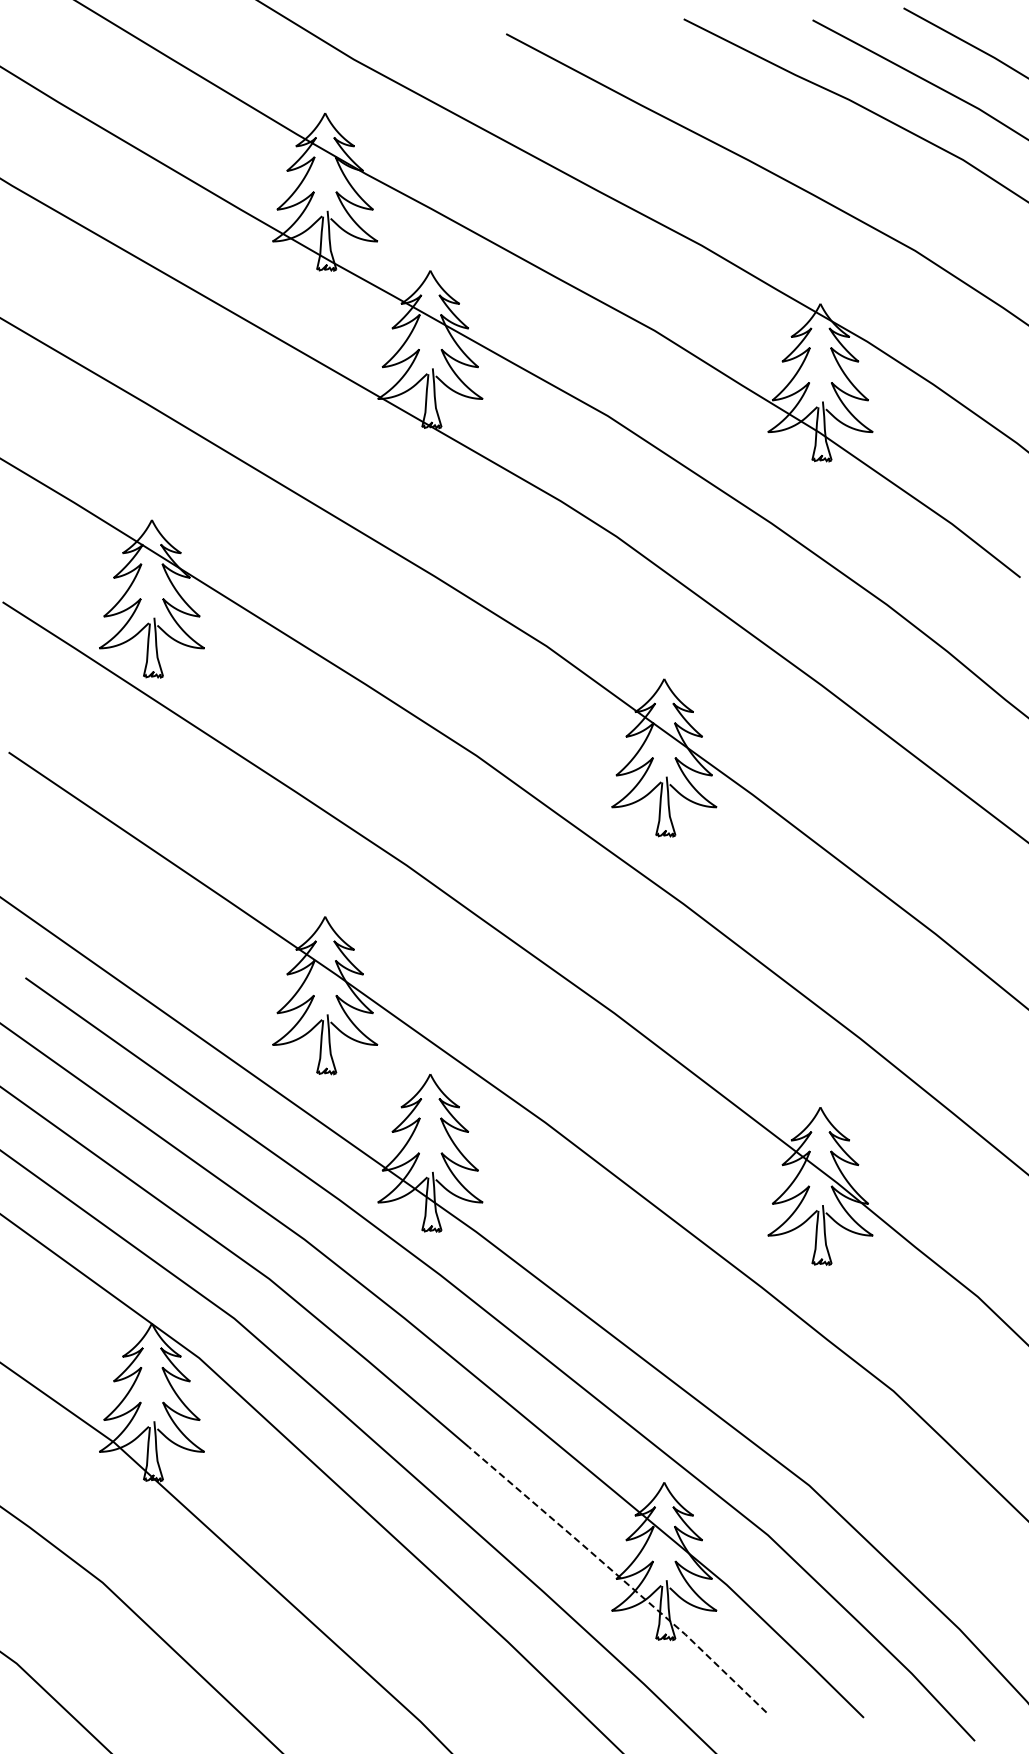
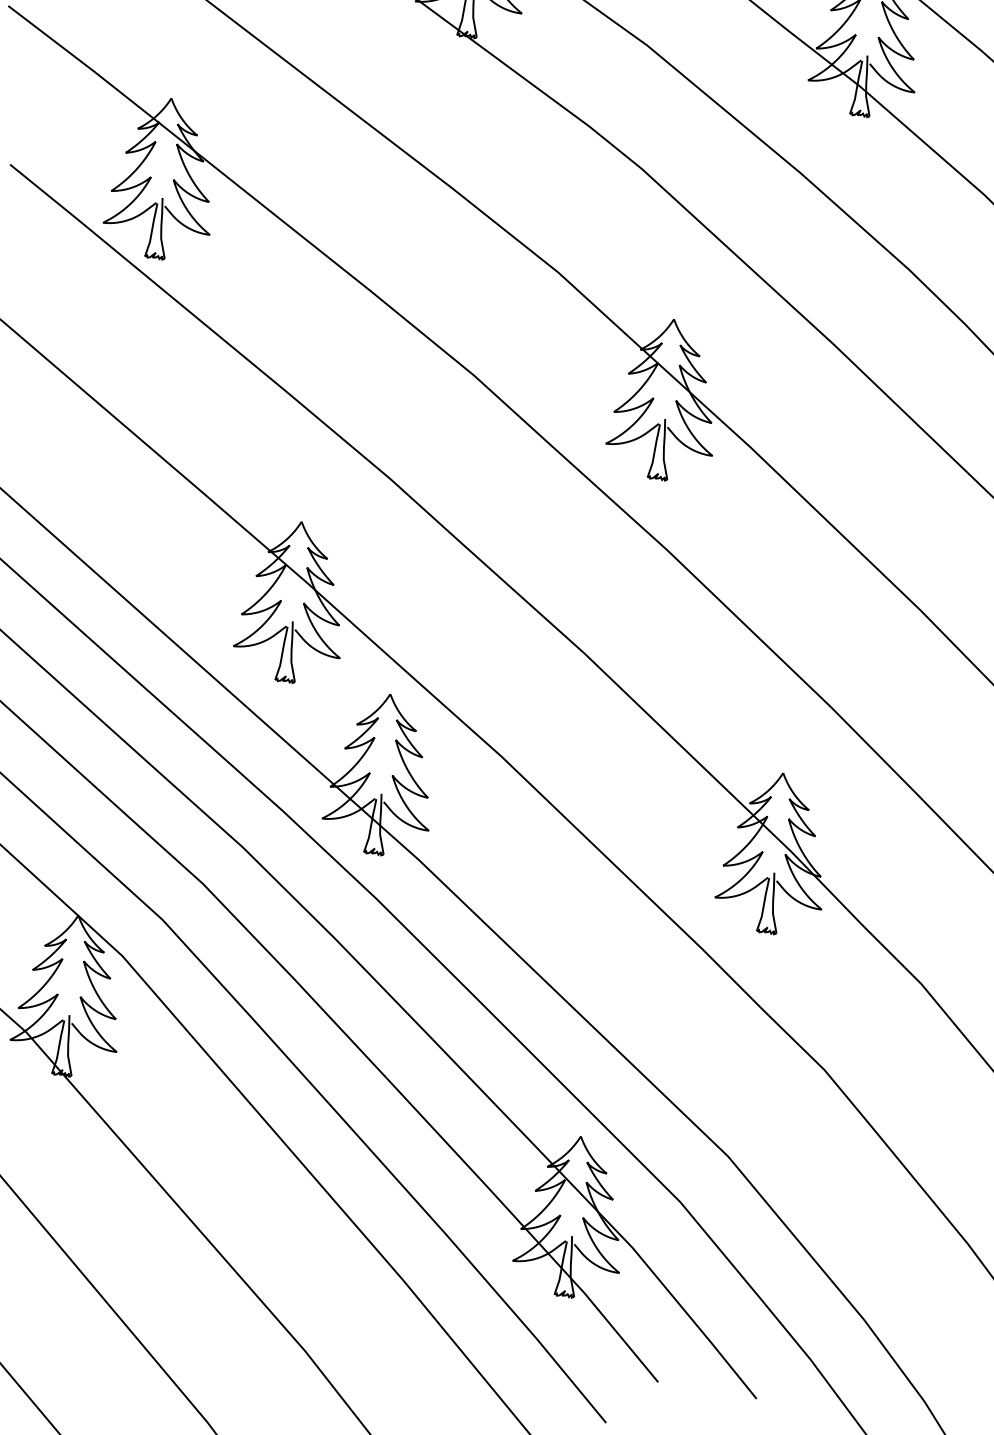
line: (619, 1577) -> (524, 1227), dashed -> solid

